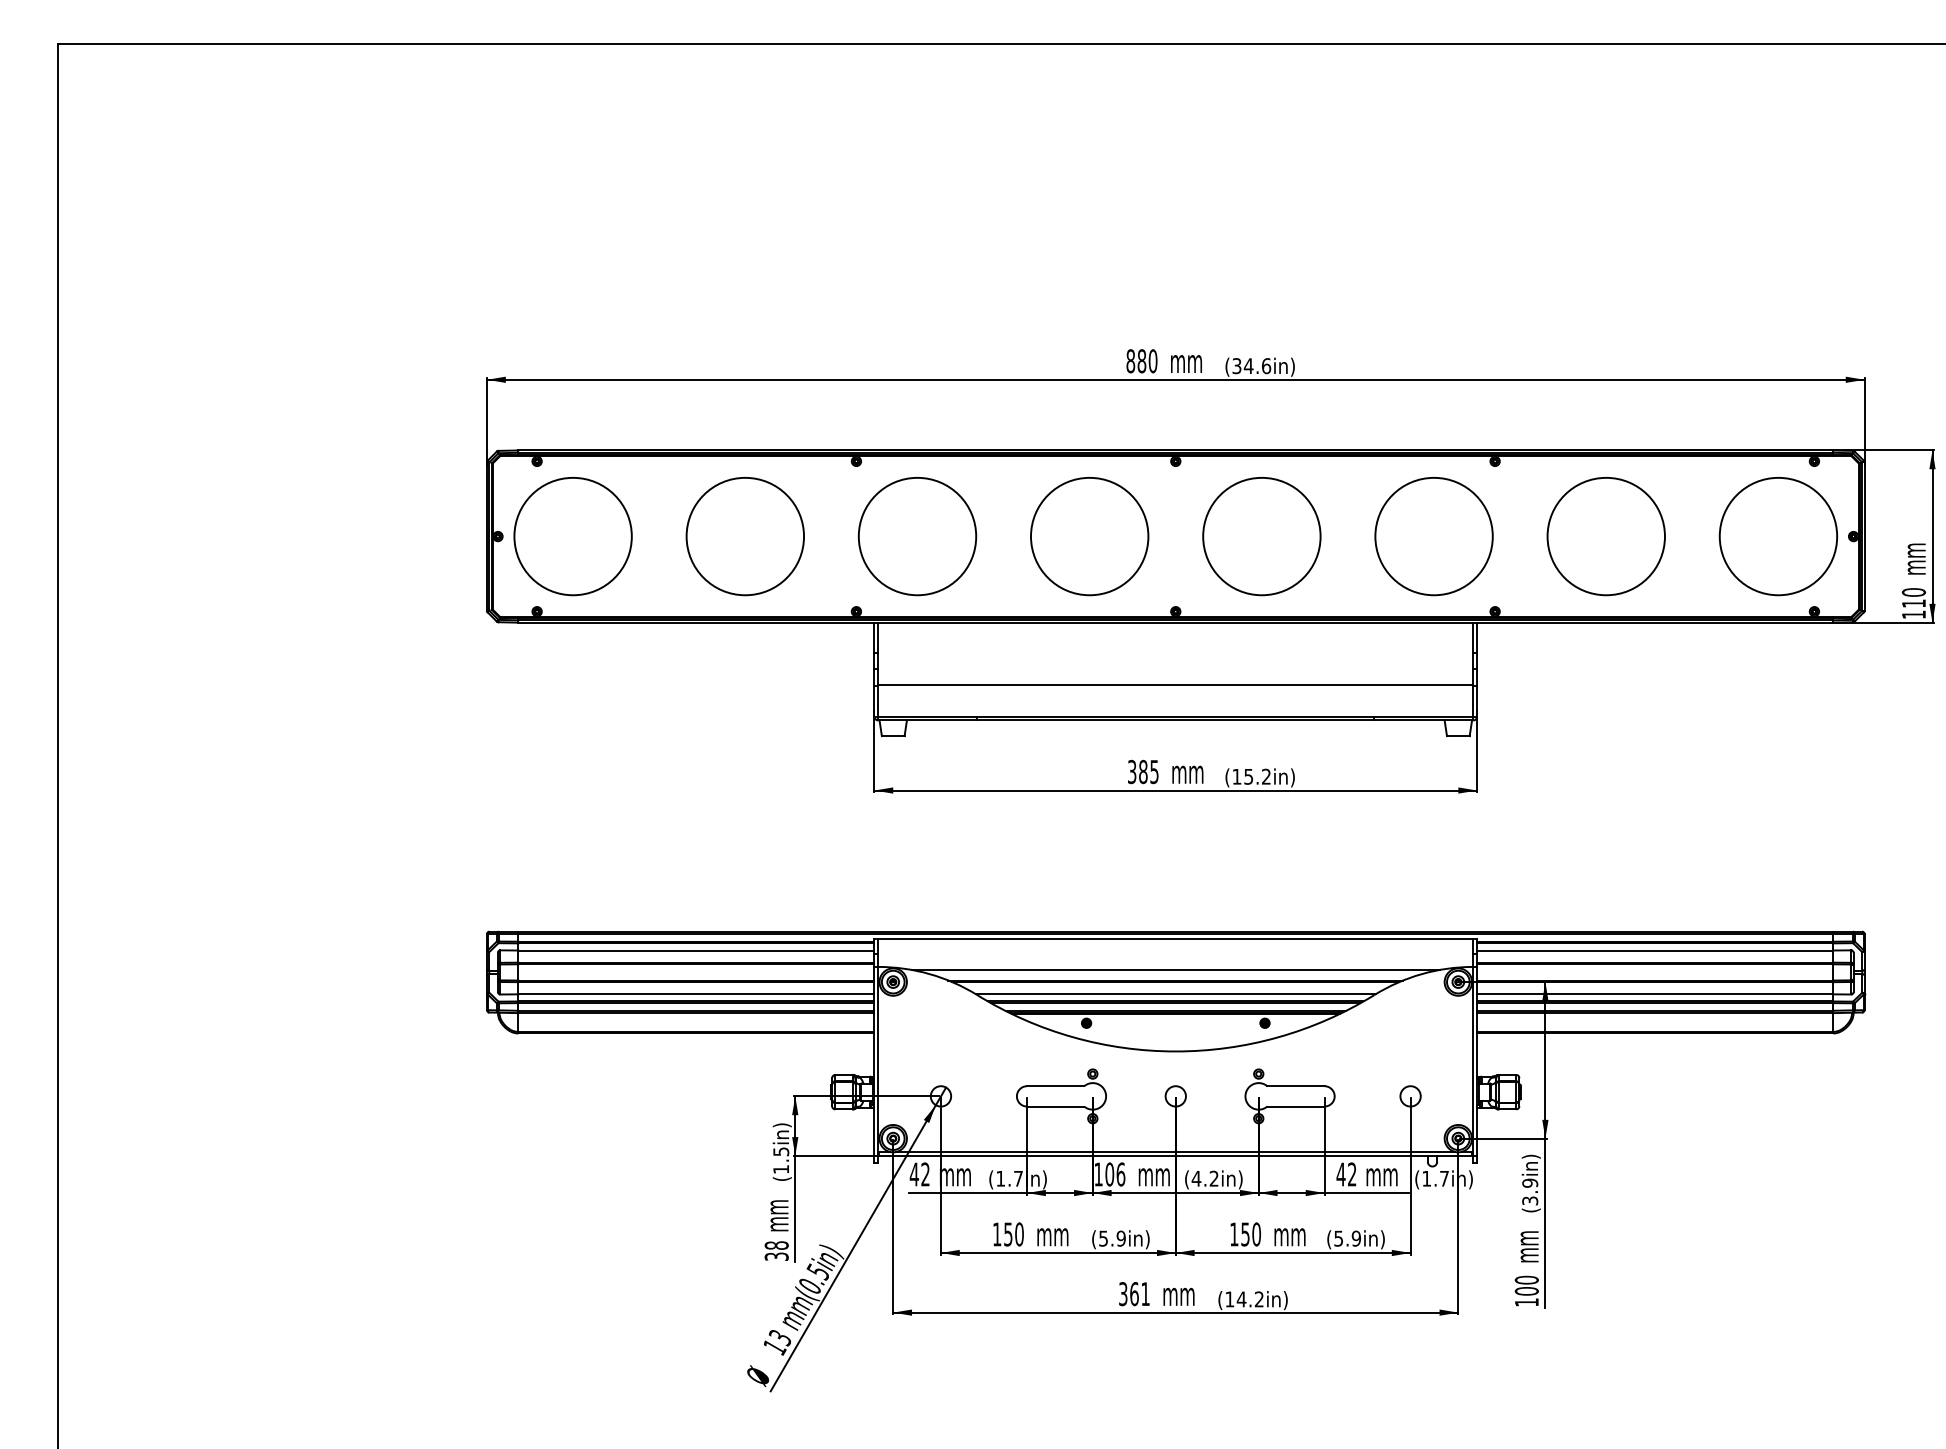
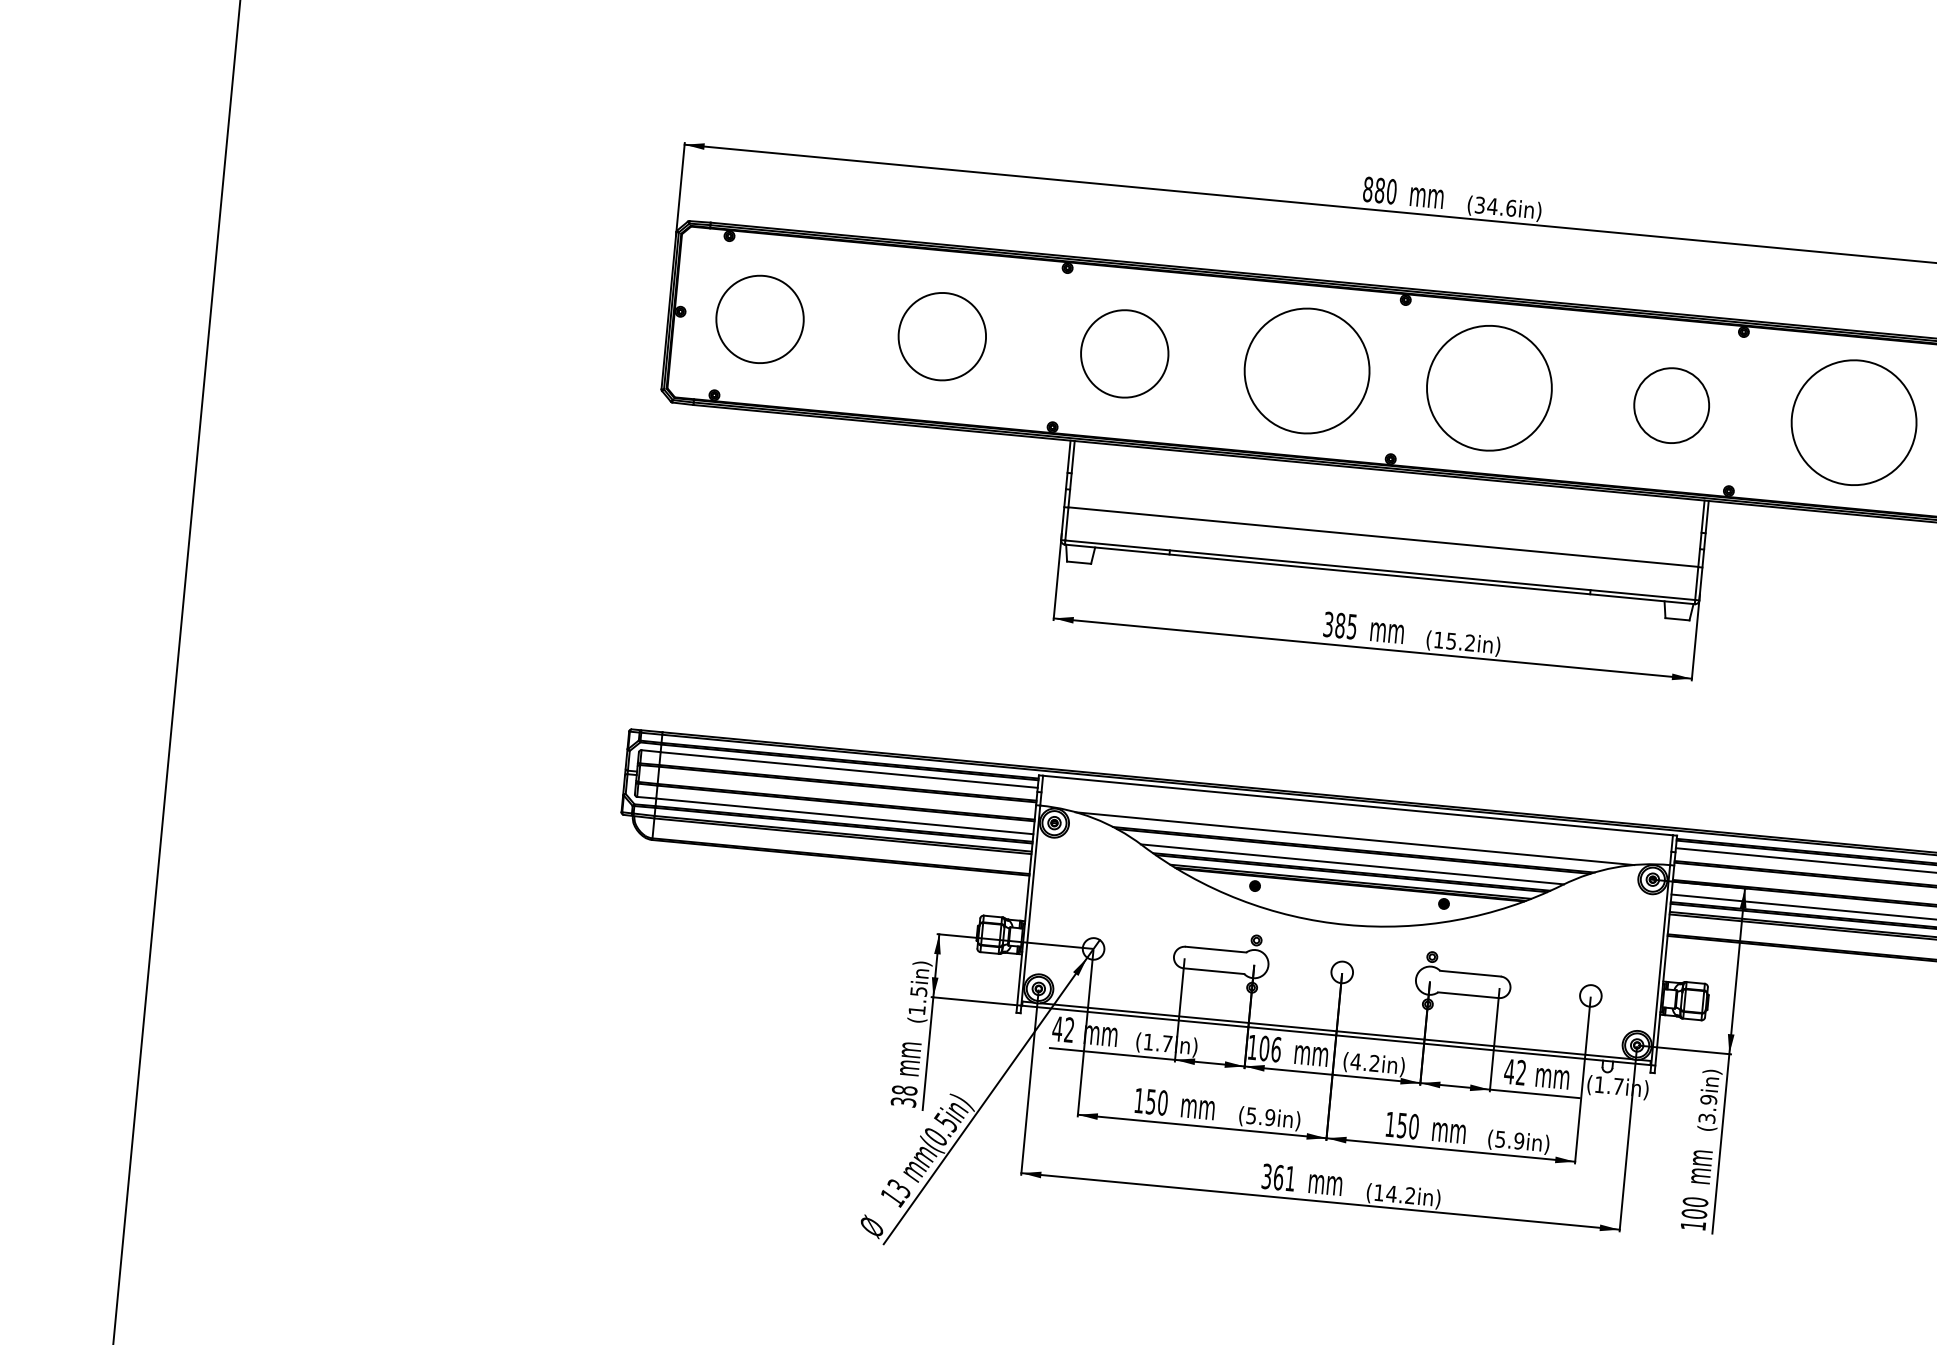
circle: (572, 536) -> (759, 319), size x0.7
circle: (744, 536) -> (941, 336), size x0.7
circle: (917, 536) -> (1124, 353), size x0.7
circle: (1433, 536) -> (1671, 405), size x0.6

